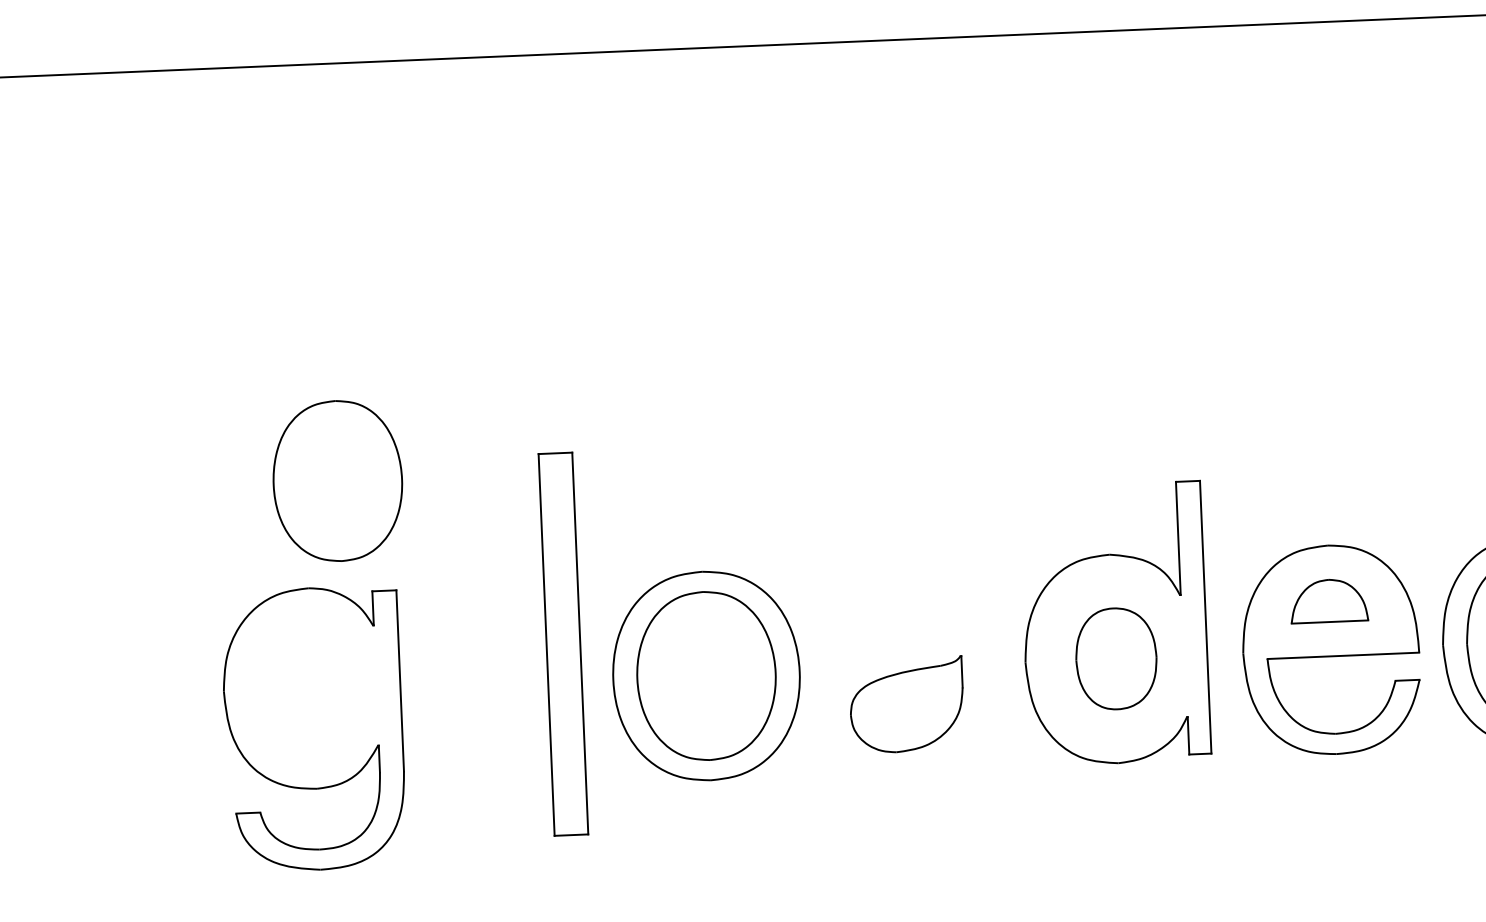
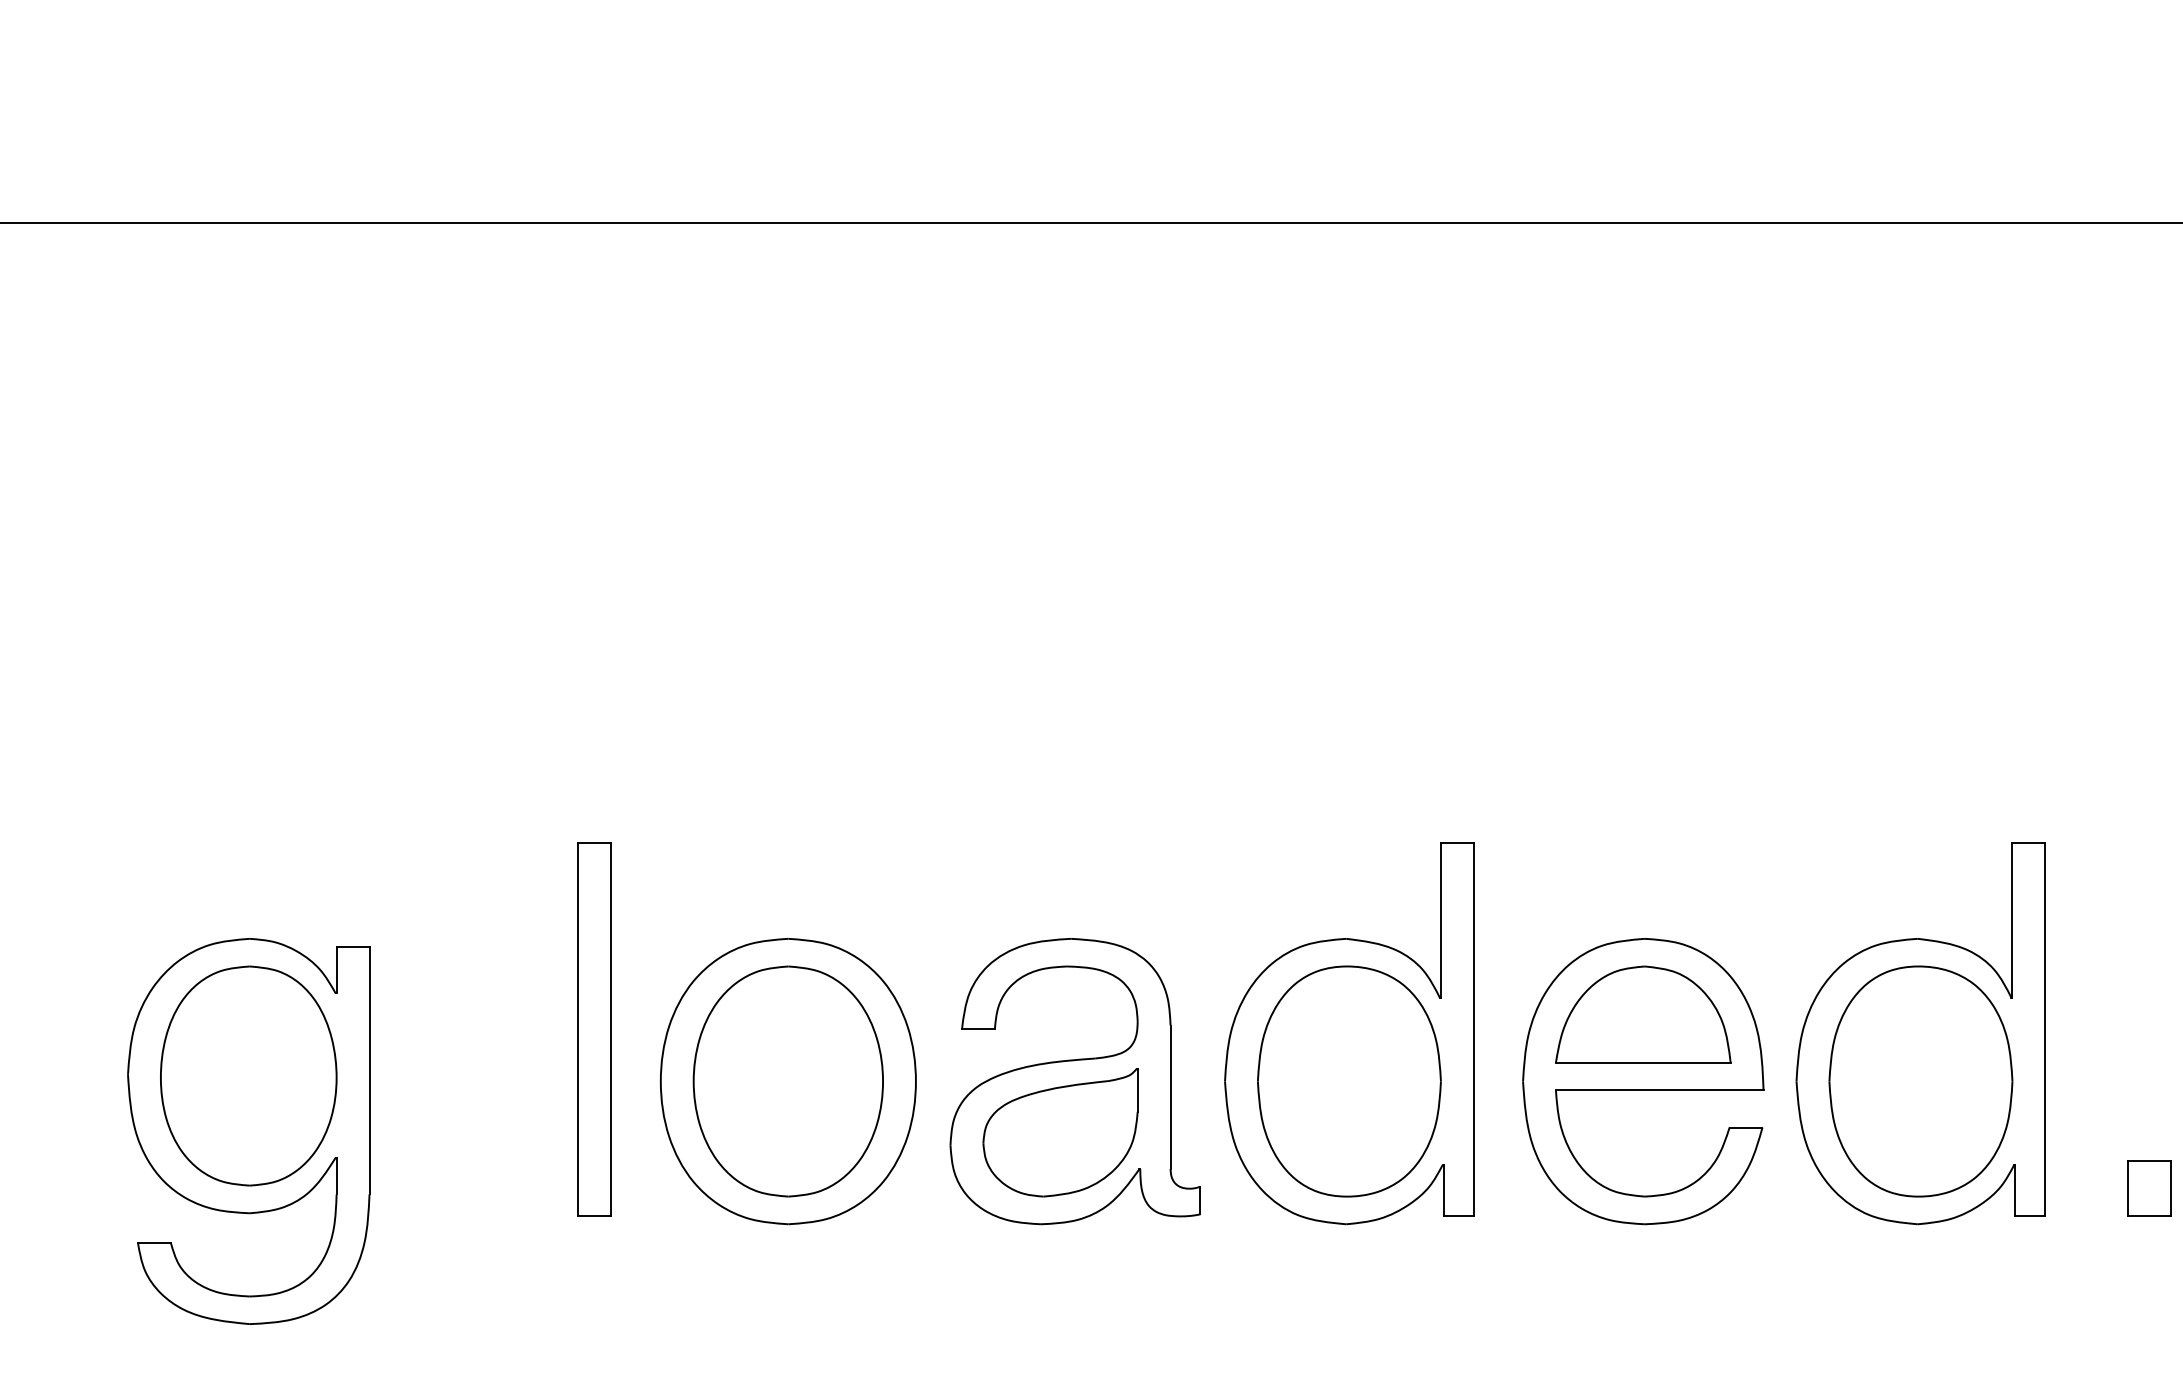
part: (337, 480) -> (248, 1075), moved
part: (1329, 600) -> (1643, 1014), size x1.67
part: (563, 643) -> (594, 1029), size x0.71
part: (1116, 658) -> (1349, 1081), size x1.67
part: (915, 667) -> (1074, 1081), added

